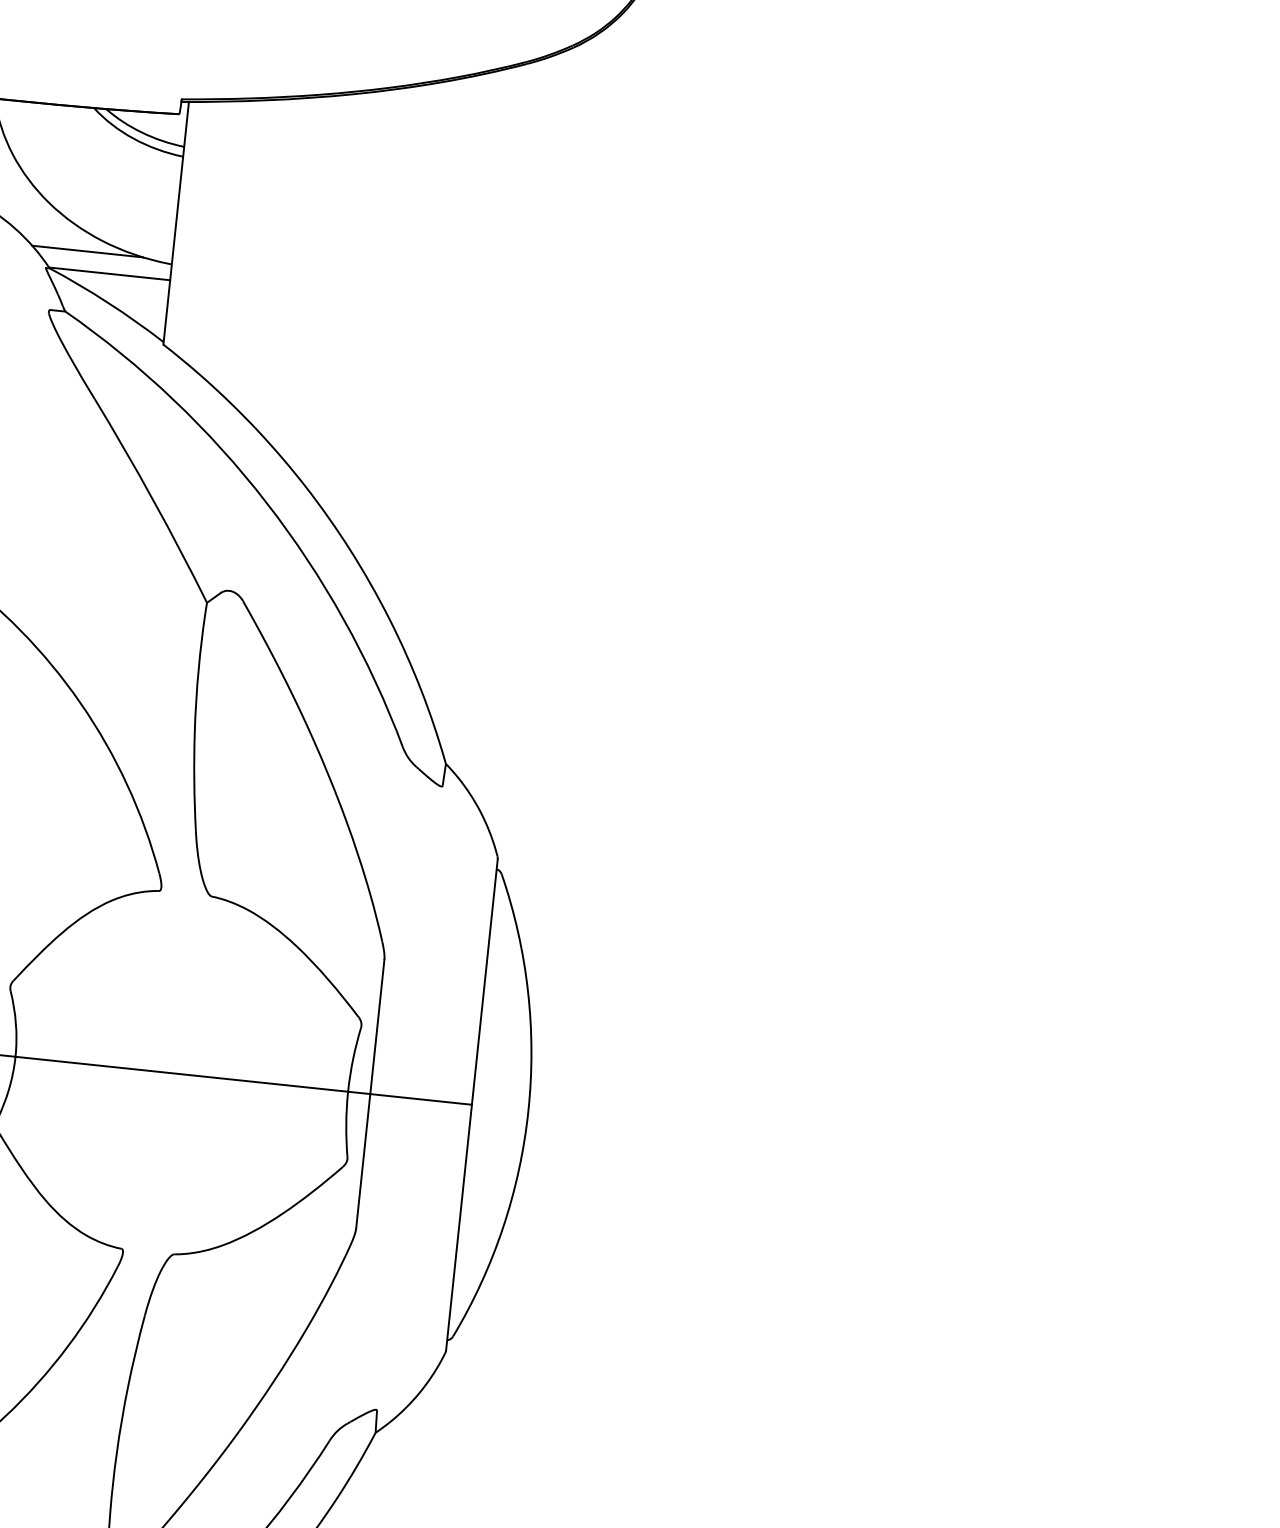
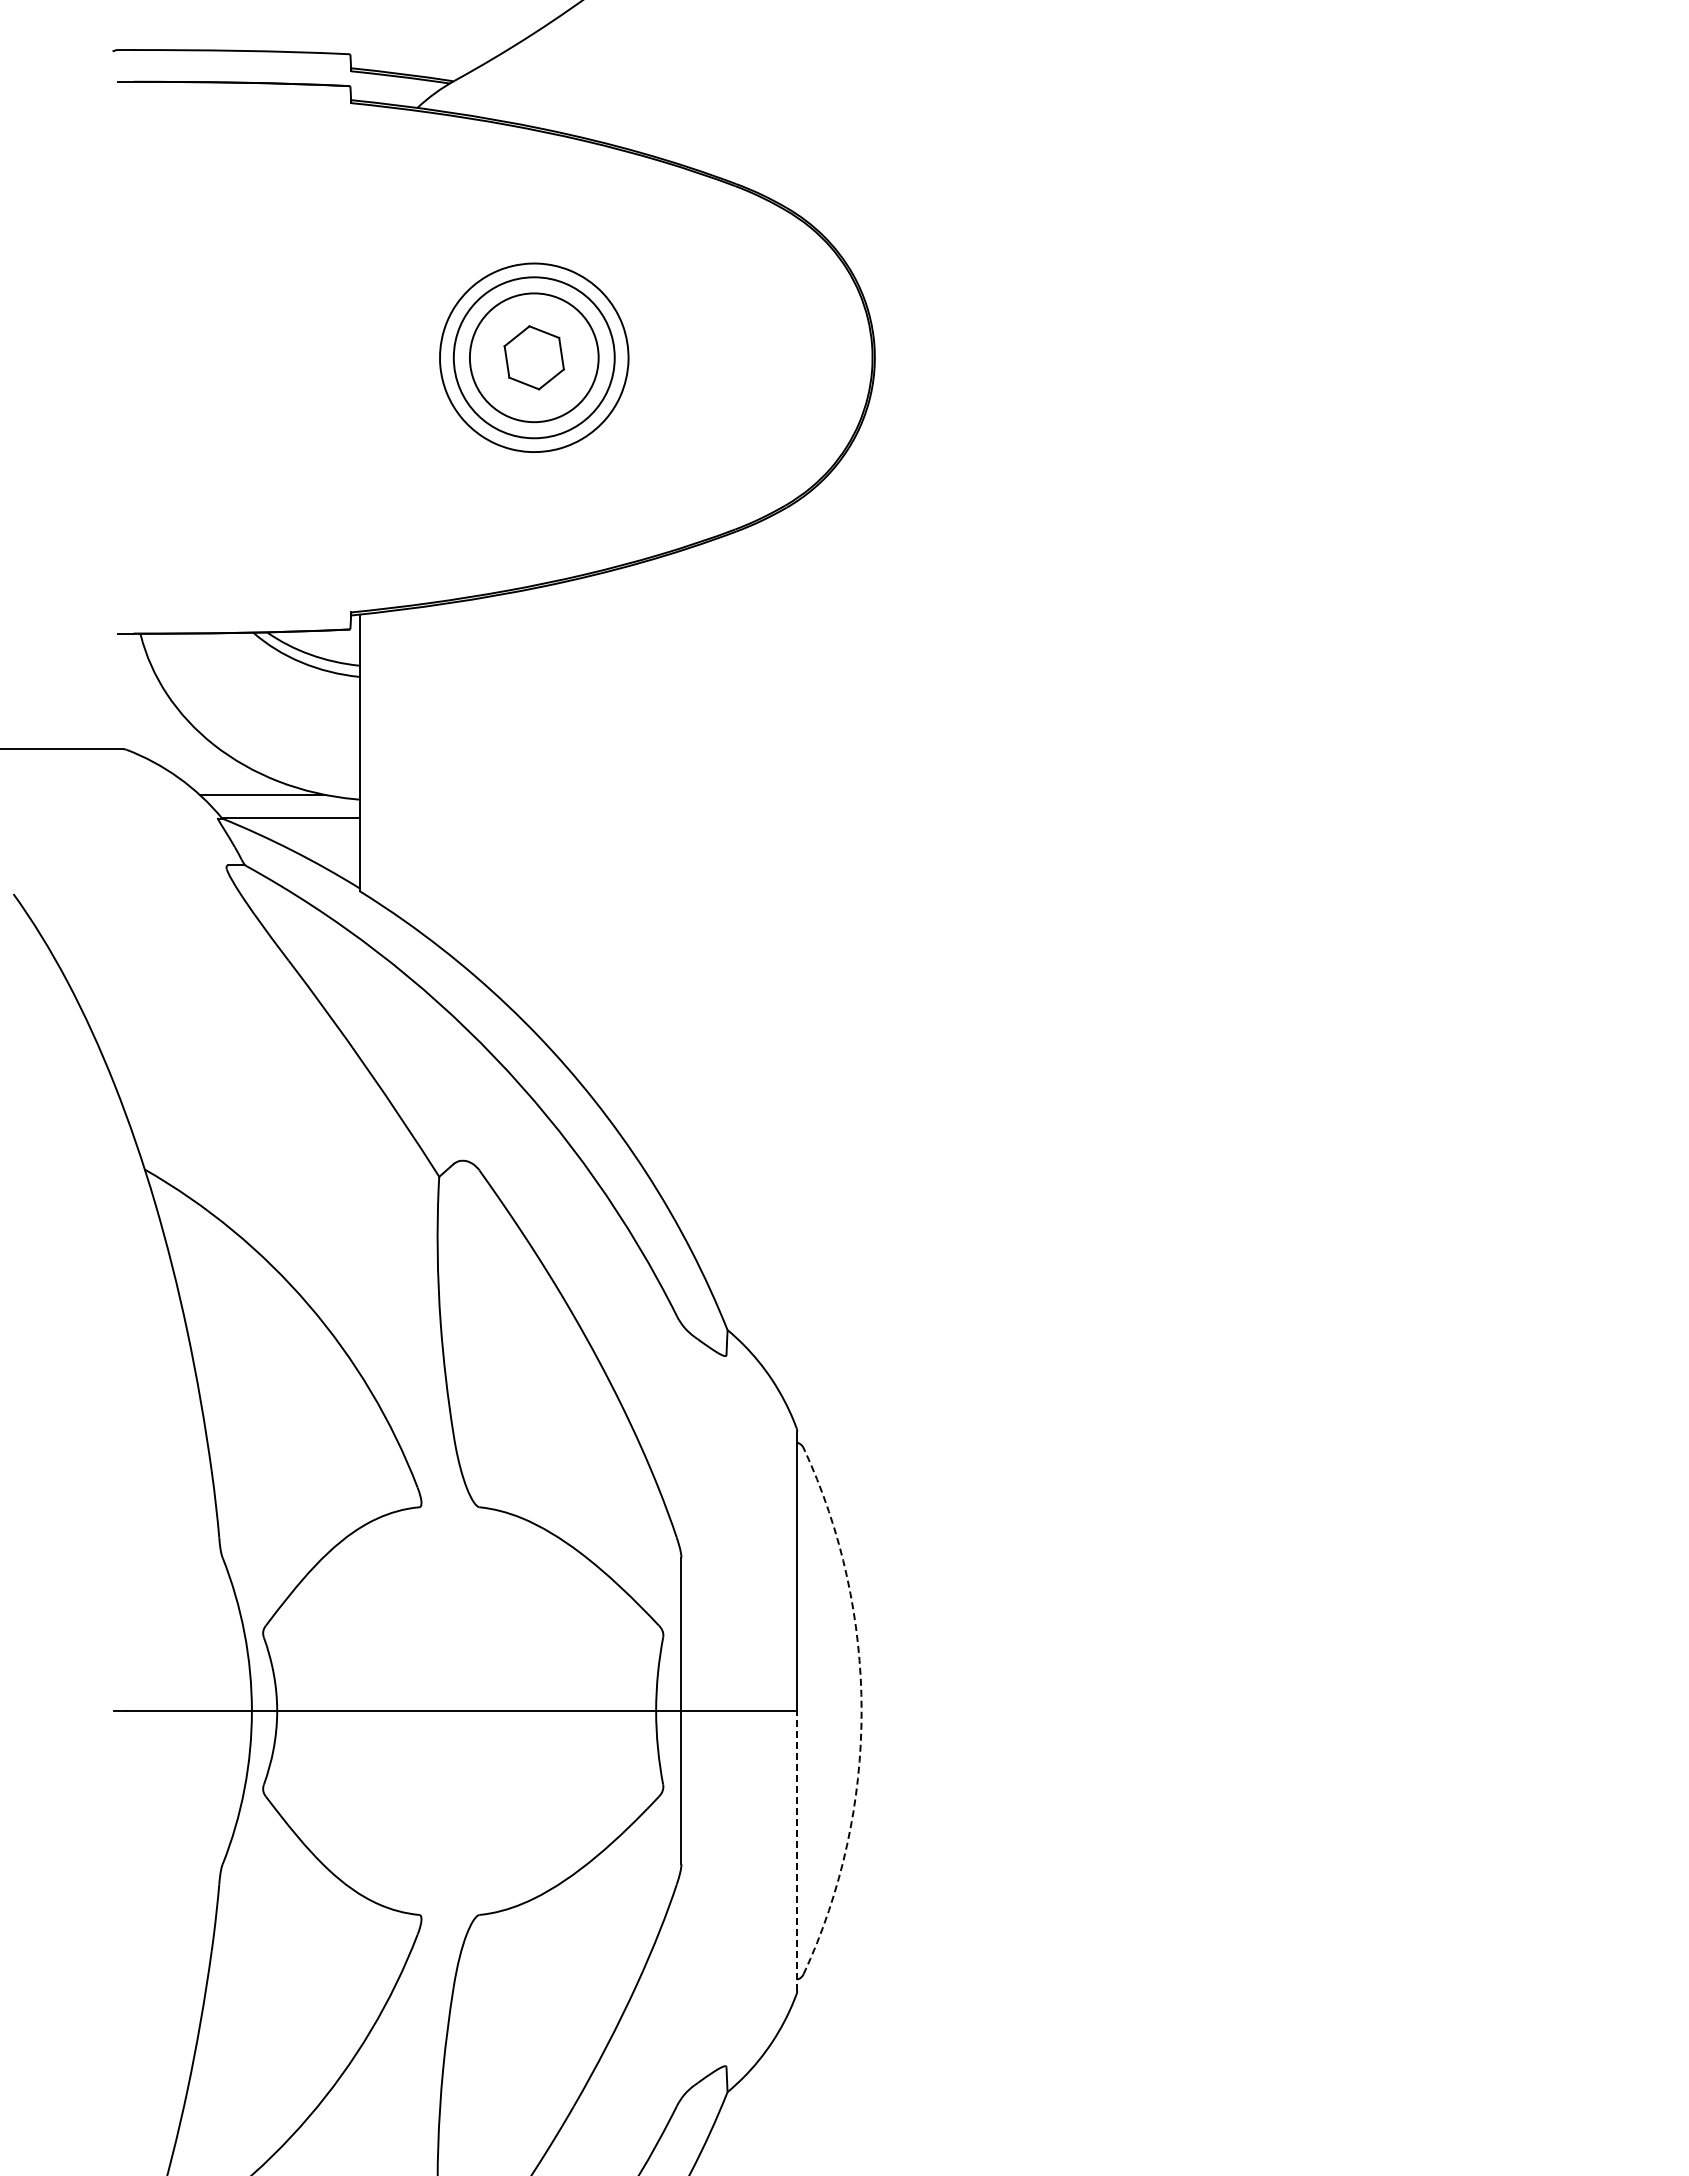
arc: (528, 1111) -> (861, 1711), solid -> dashed
line: (459, 1227) -> (797, 1850), solid -> dashed

